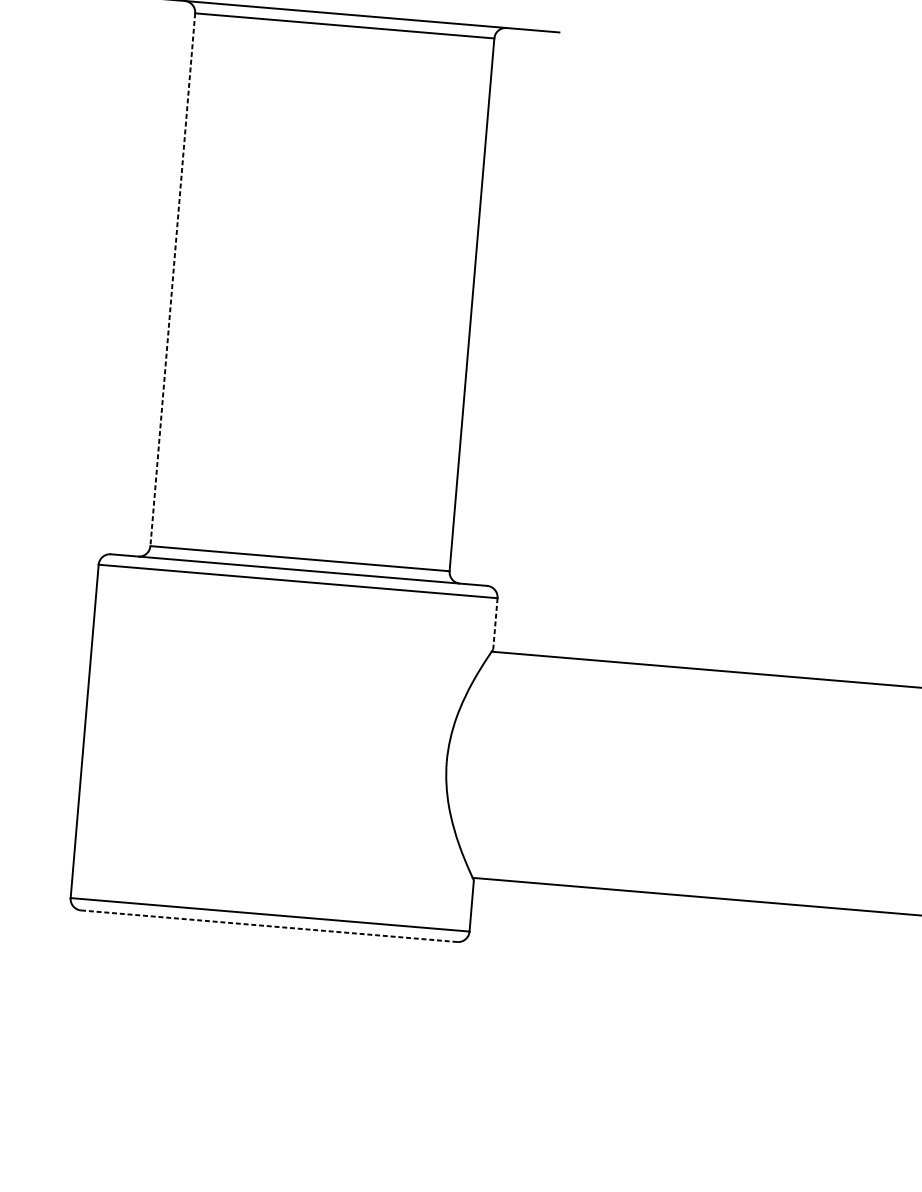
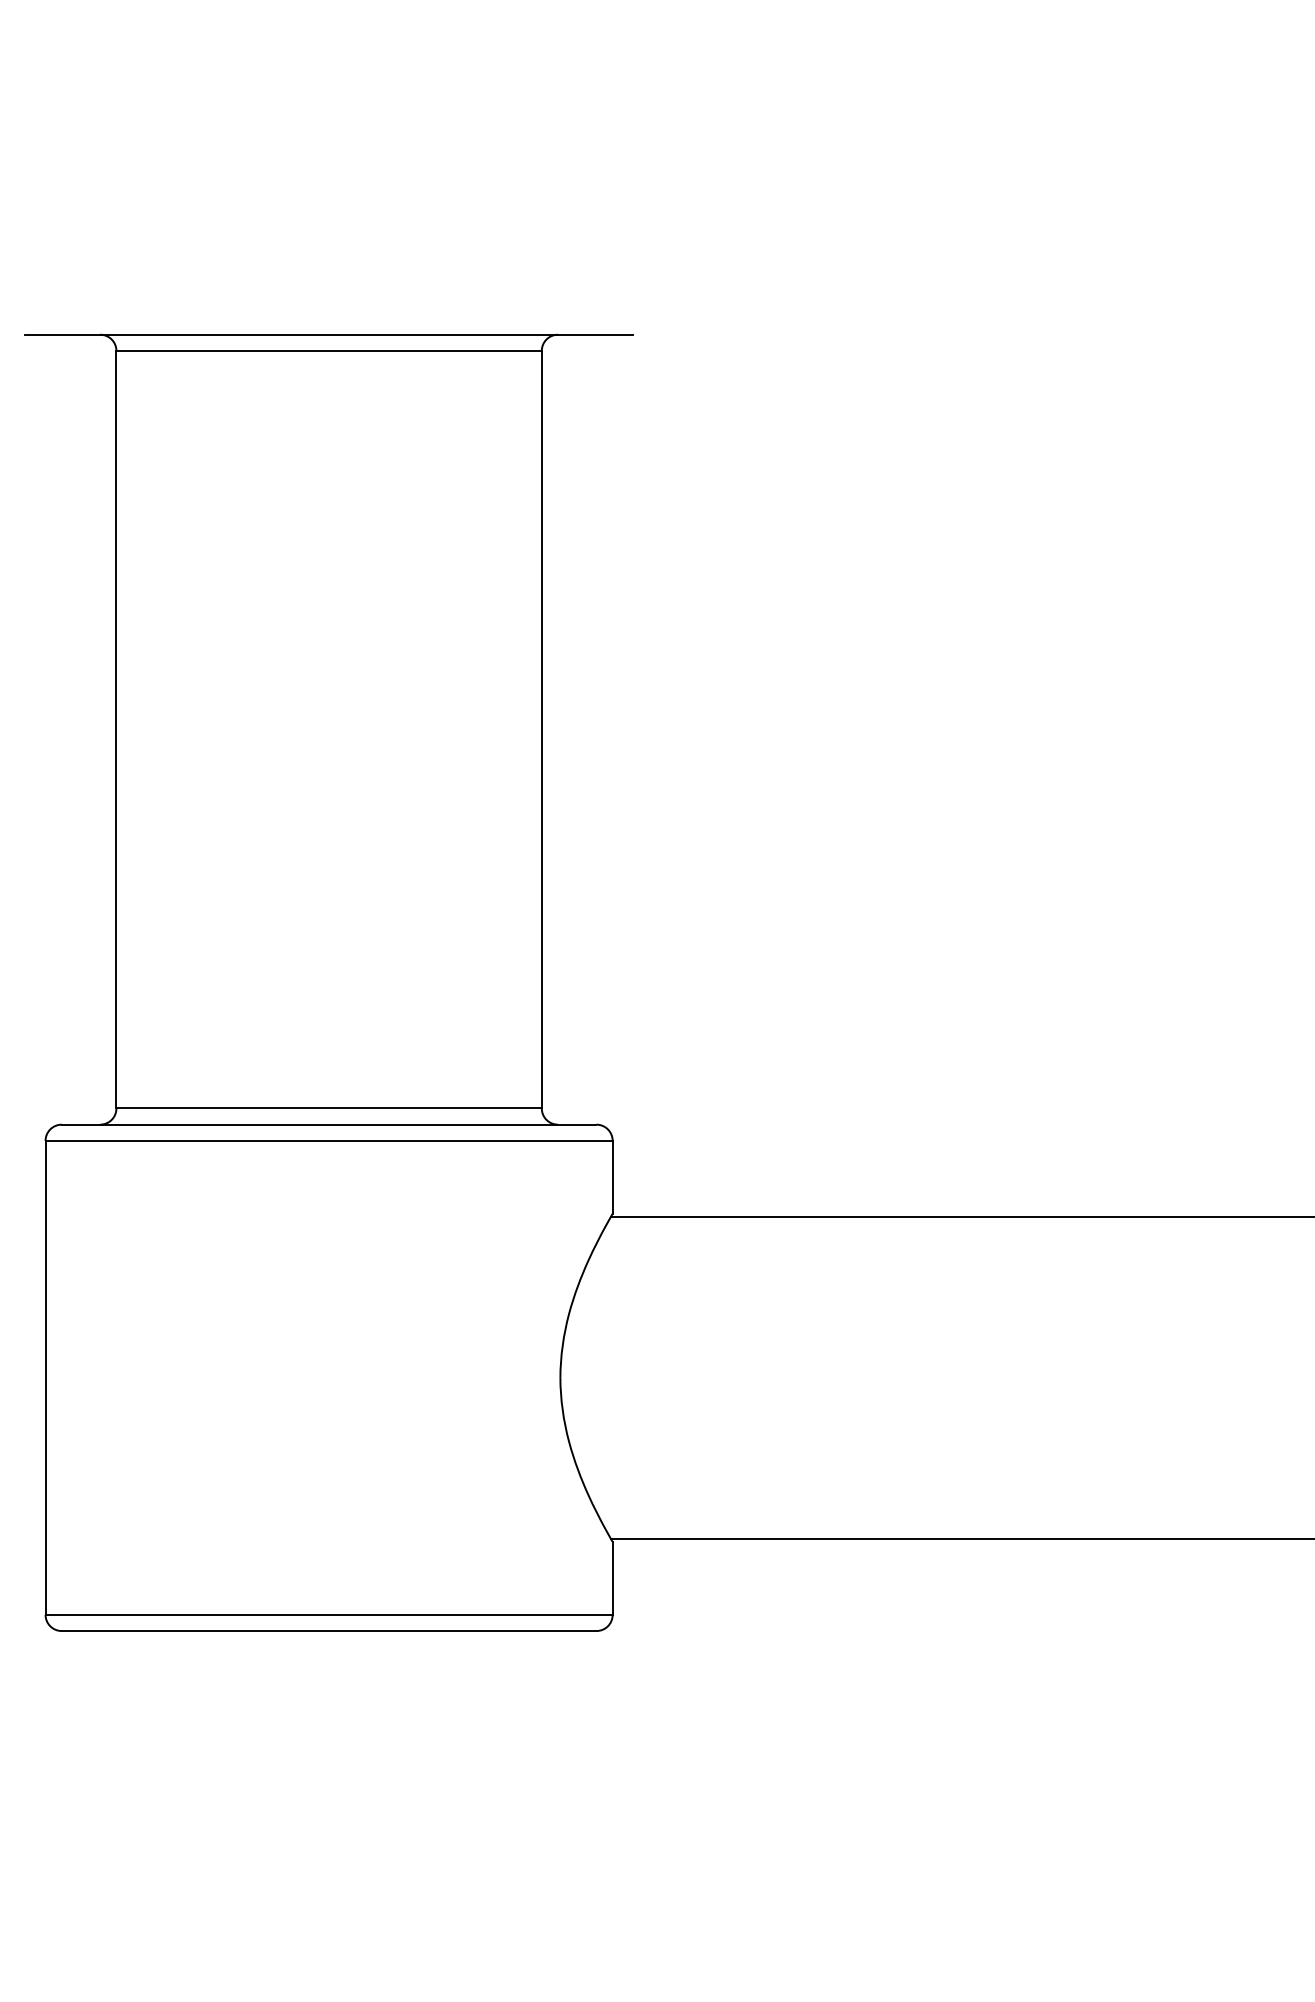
line: (172, 279) -> (116, 729), dashed -> solid
line: (495, 623) -> (612, 1177), dashed -> solid
line: (269, 926) -> (329, 1631), dashed -> solid

